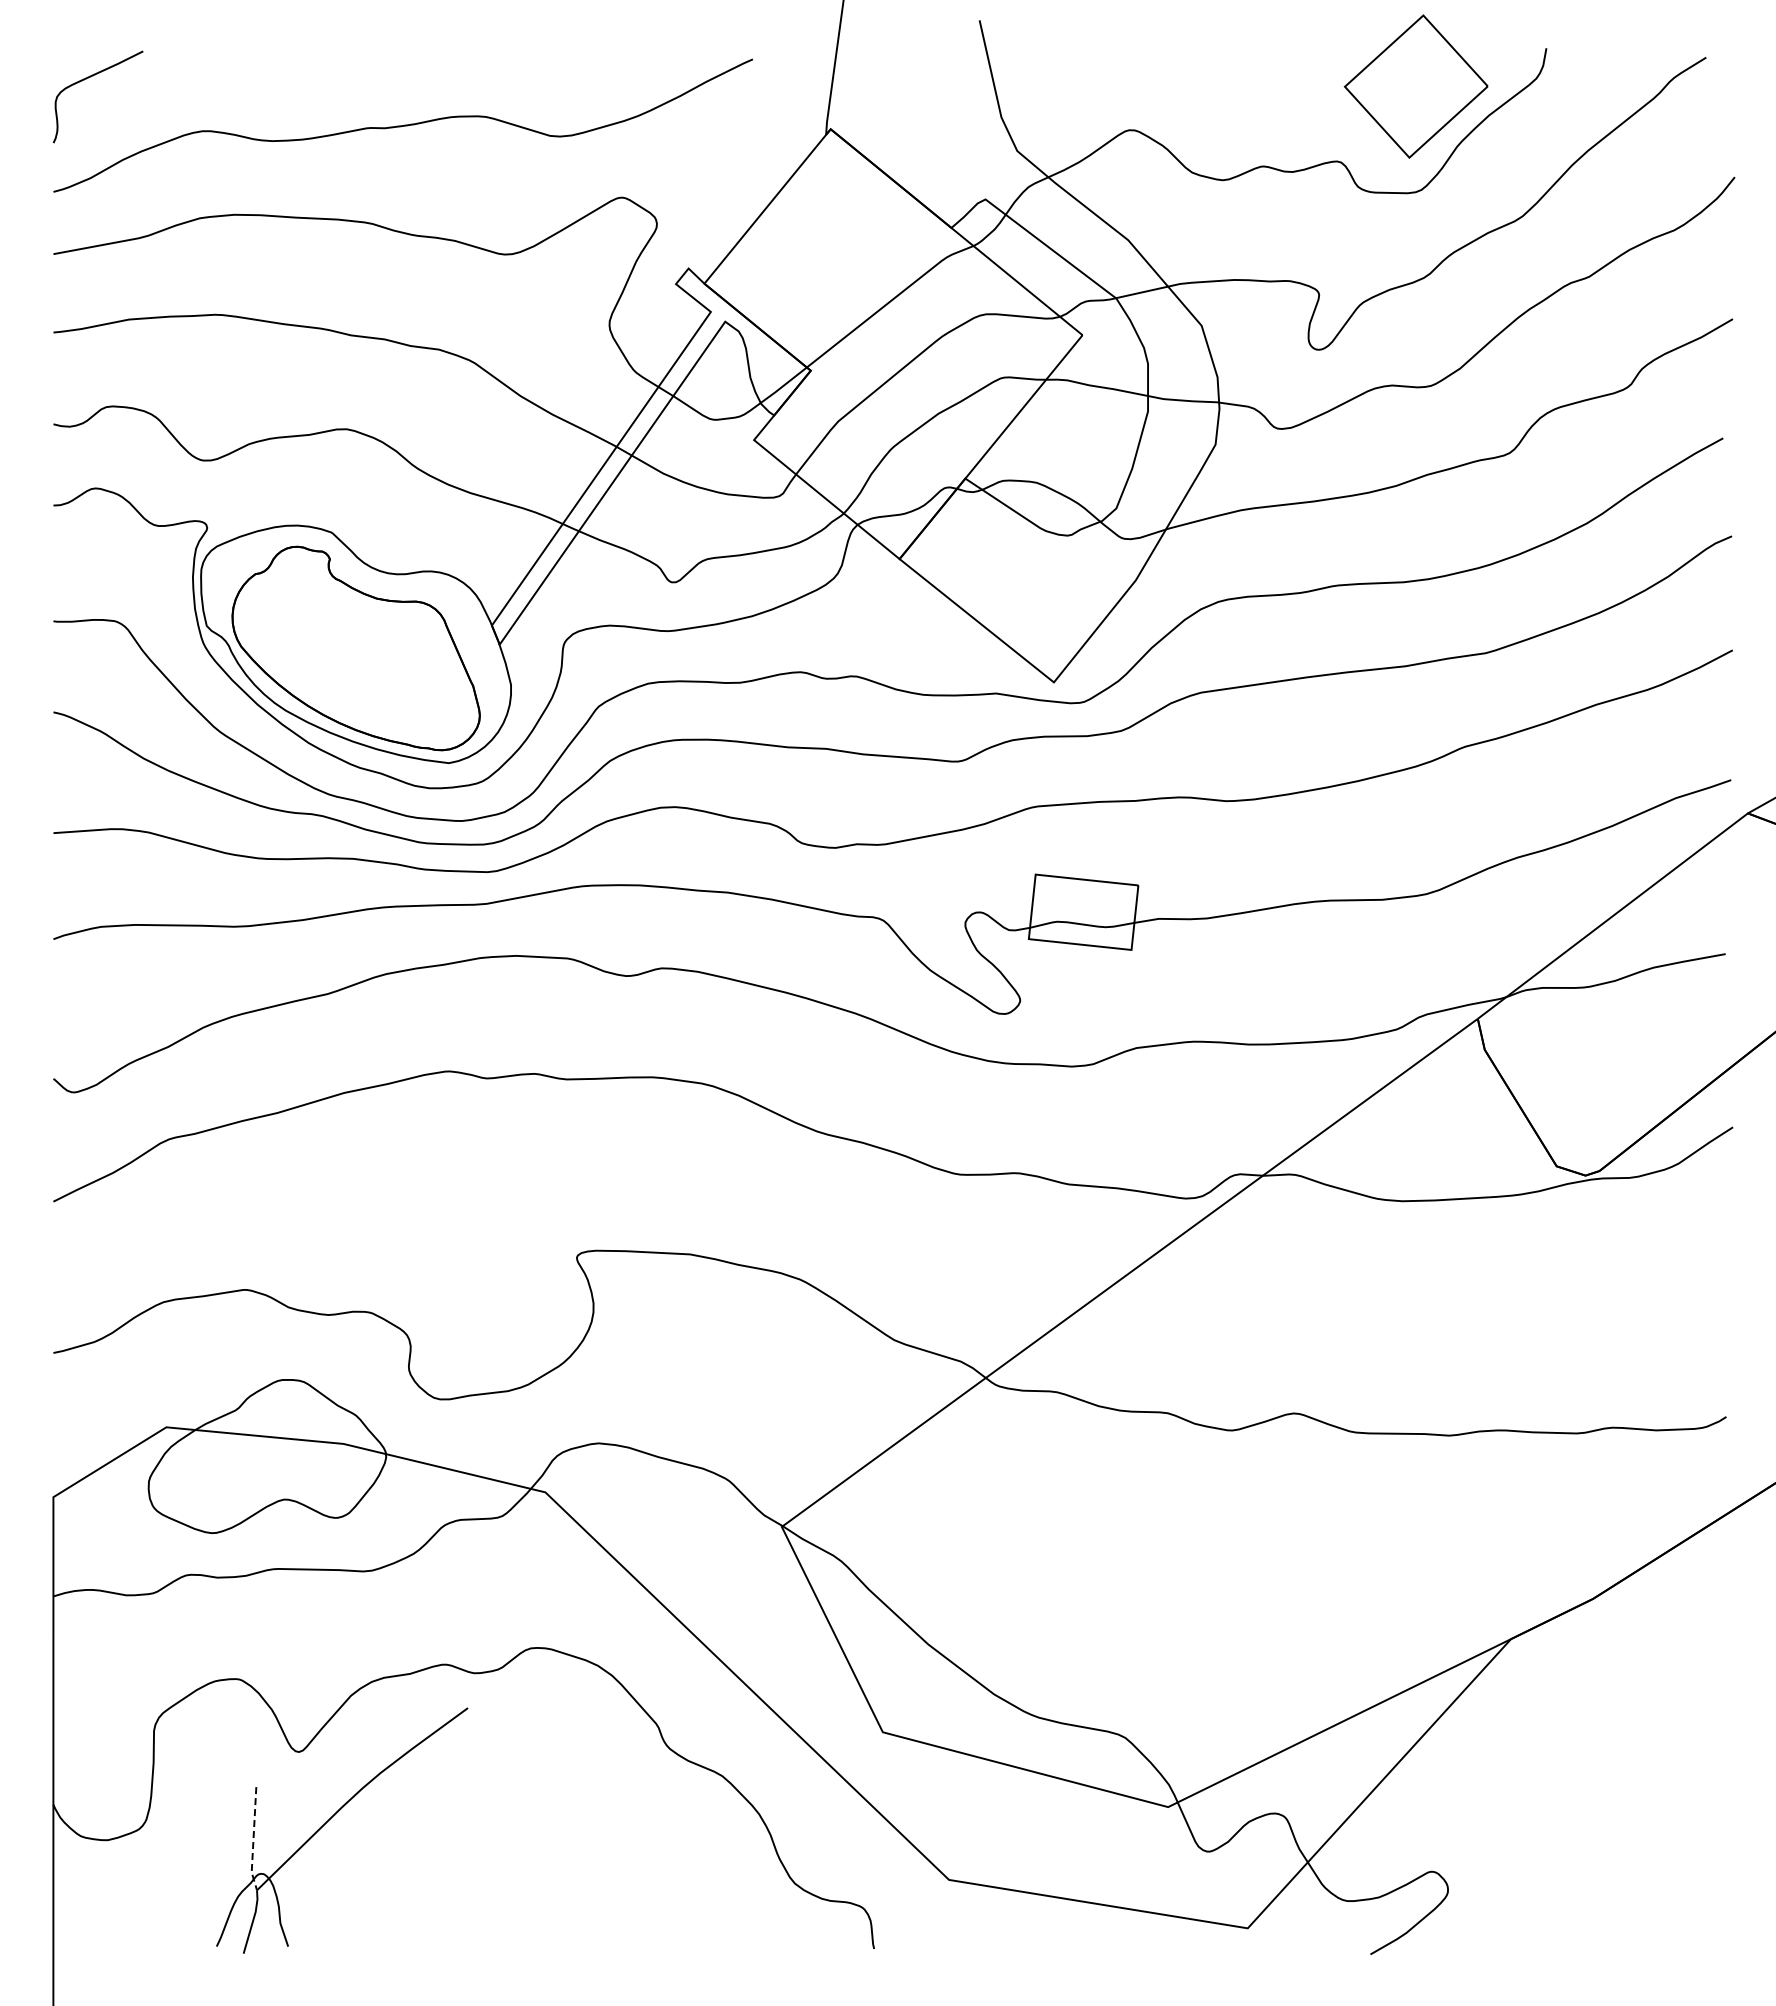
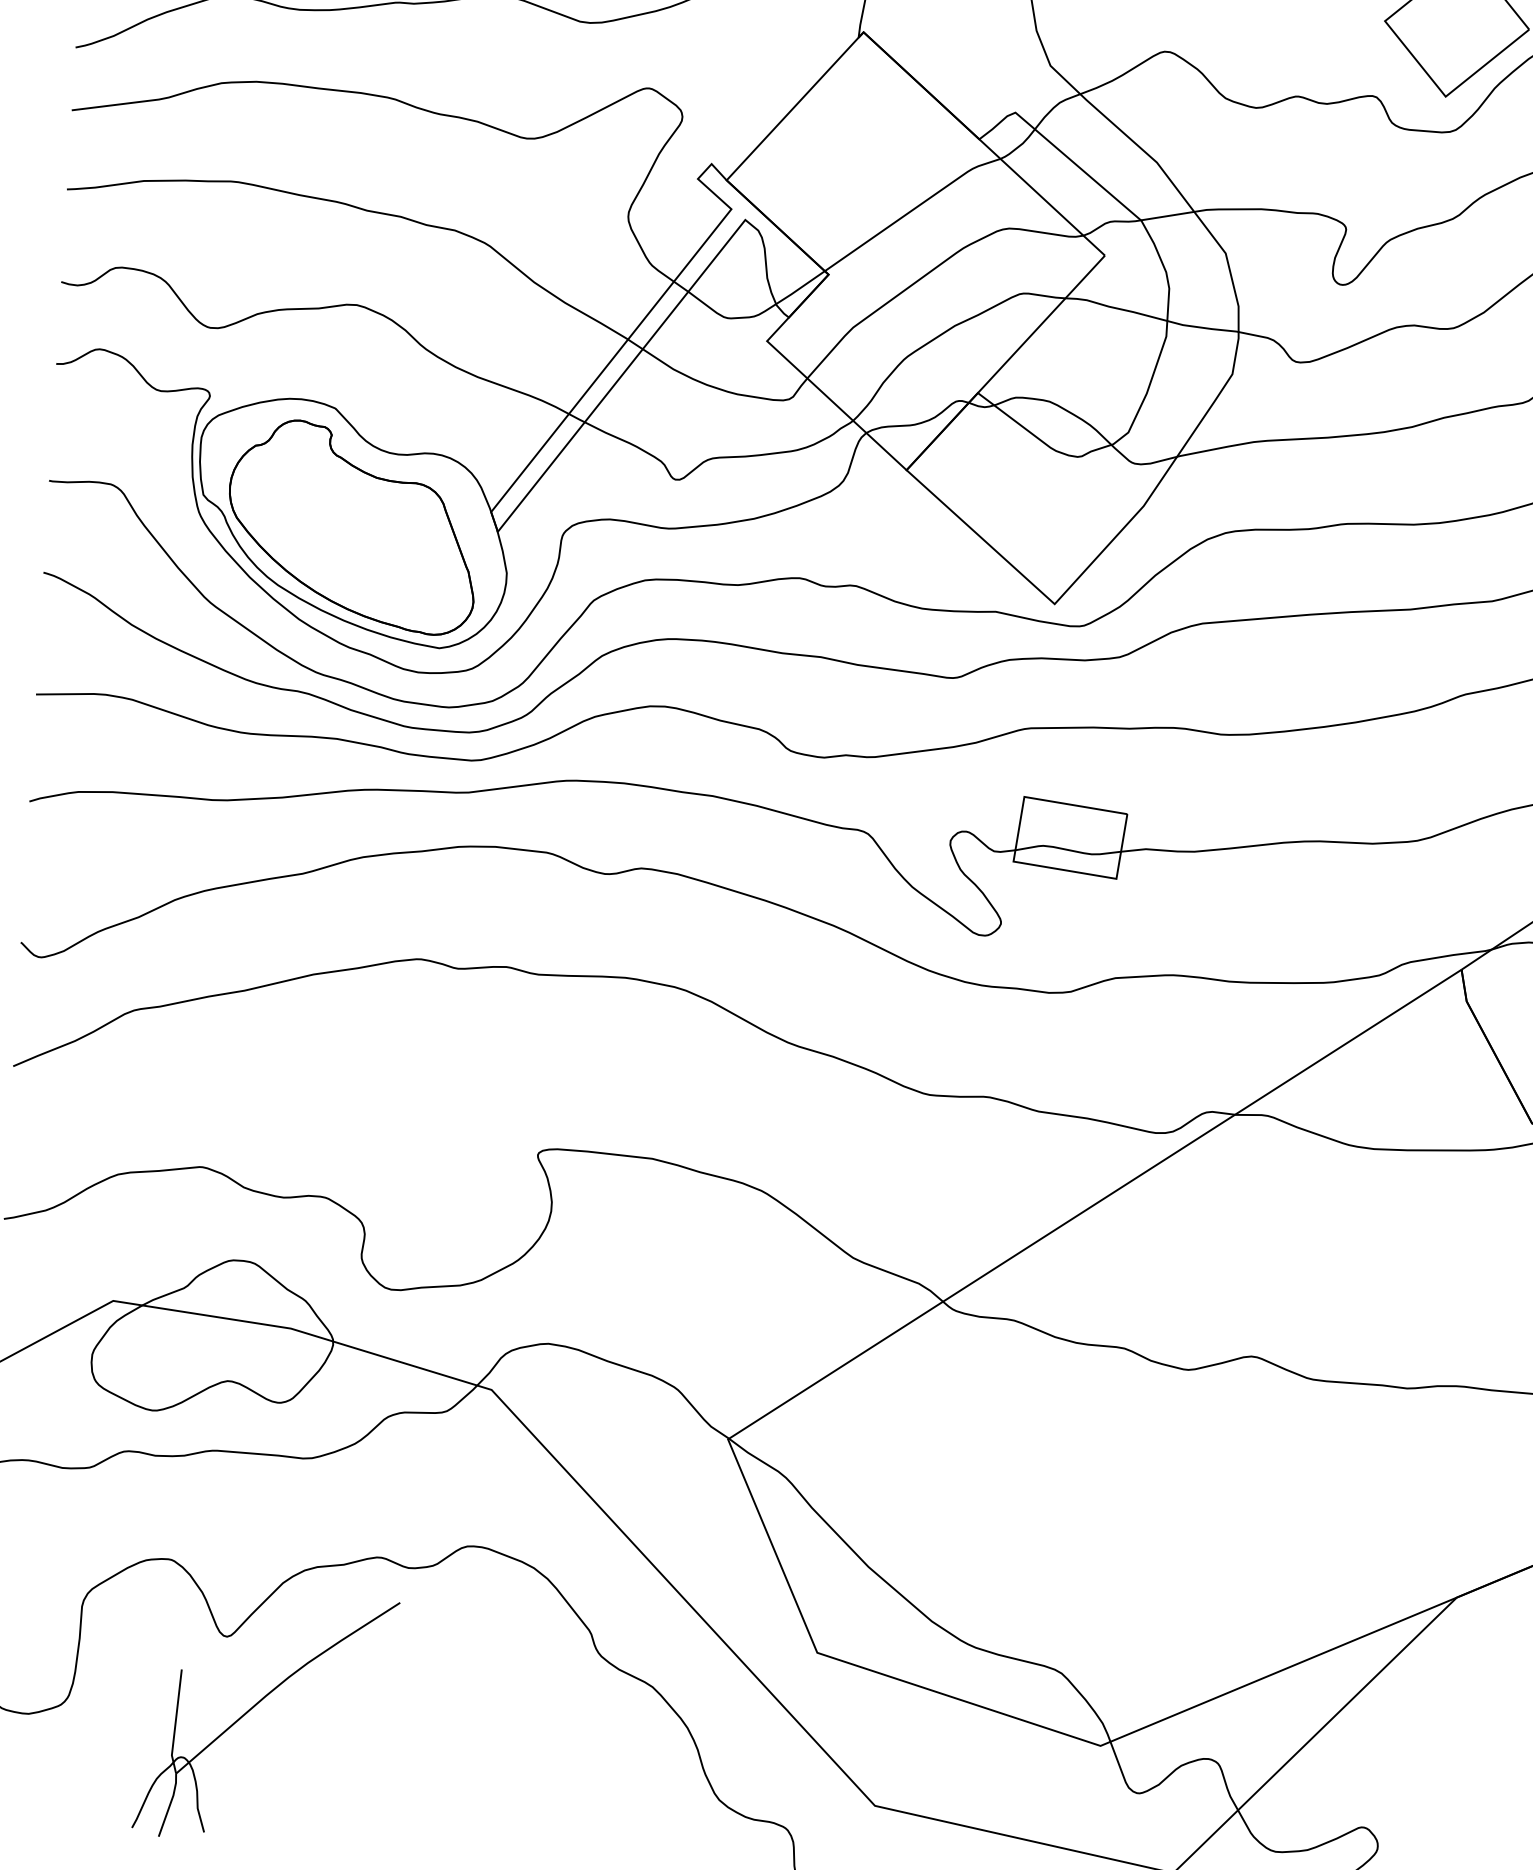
line: (253, 1839) -> (175, 1722), dashed -> solid

